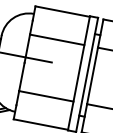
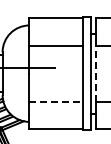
line: (92, 75) -> (96, 73), solid -> dashed
line: (46, 96) -> (56, 101), solid -> dashed

